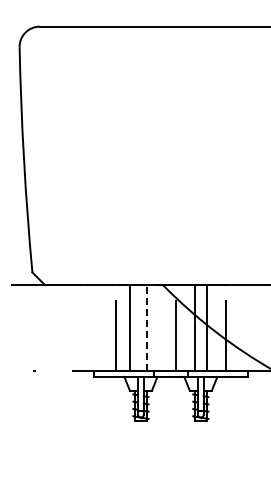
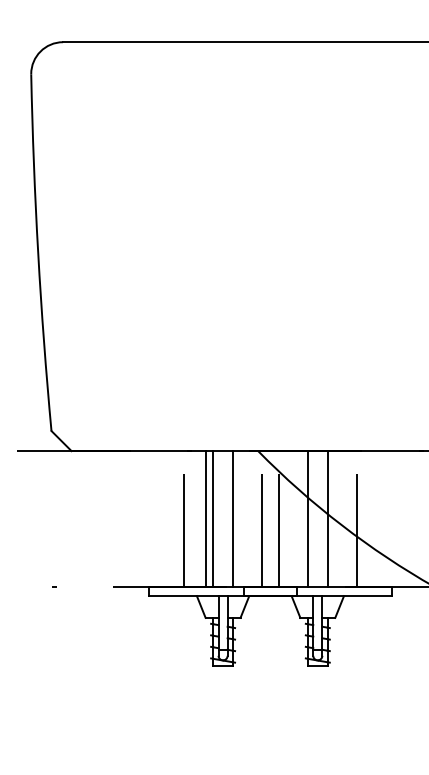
line: (147, 327) -> (233, 517), dashed -> solid
line: (134, 328) -> (212, 519), added
line: (165, 328) -> (261, 519), added

